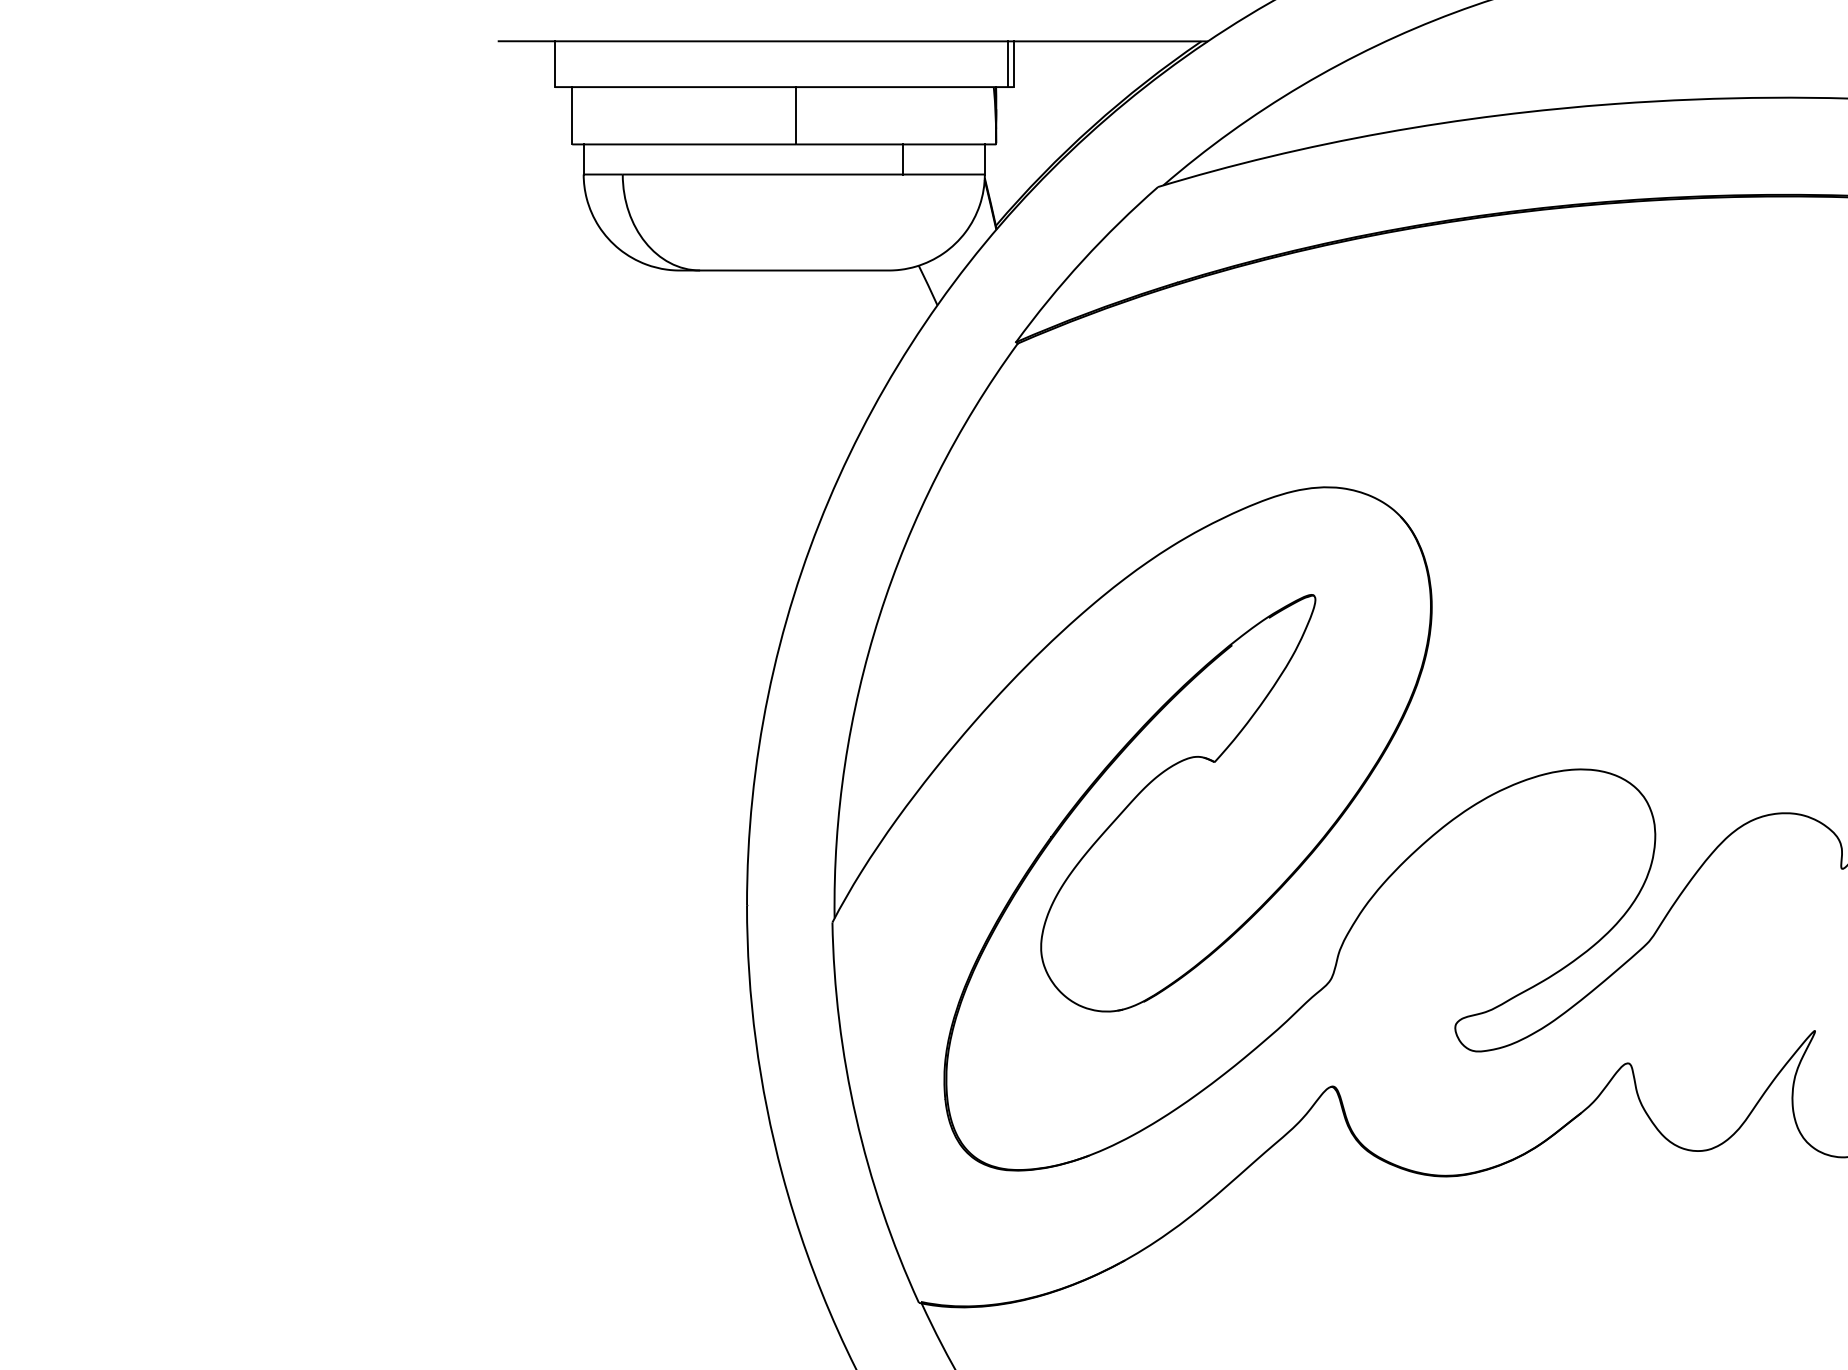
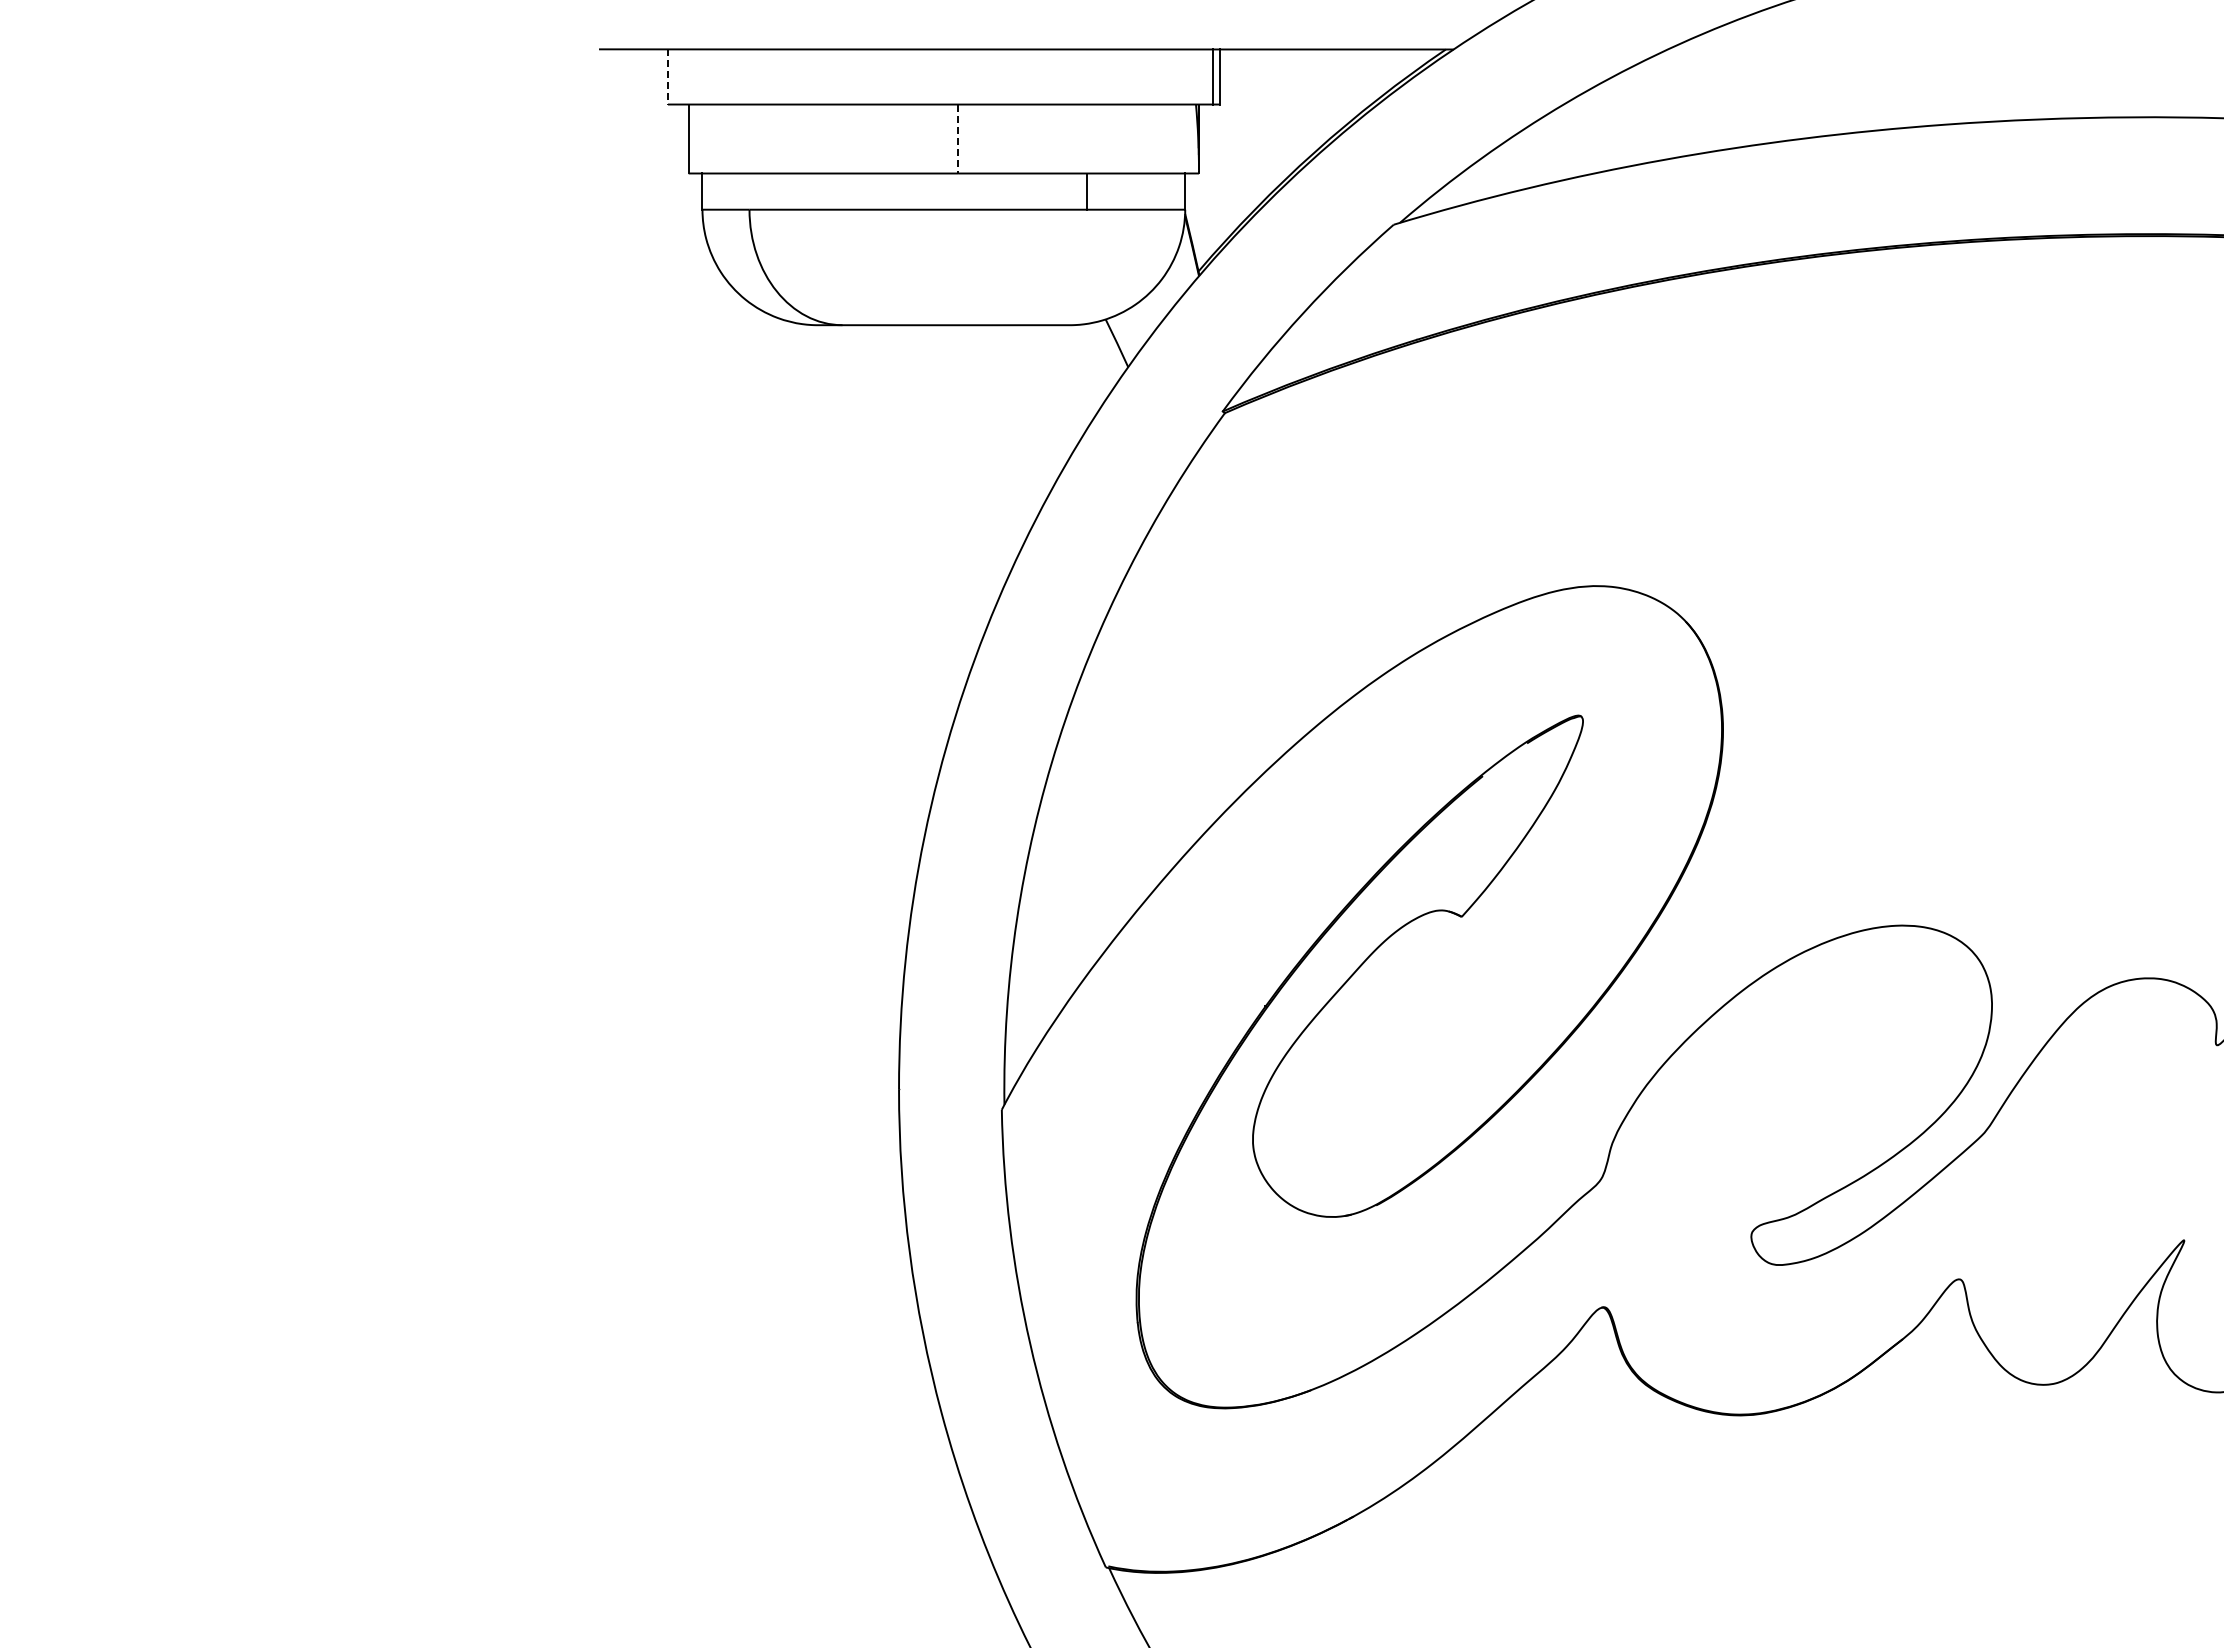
line: (555, 63) -> (668, 76), solid -> dashed
line: (796, 116) -> (958, 139), solid -> dashed

